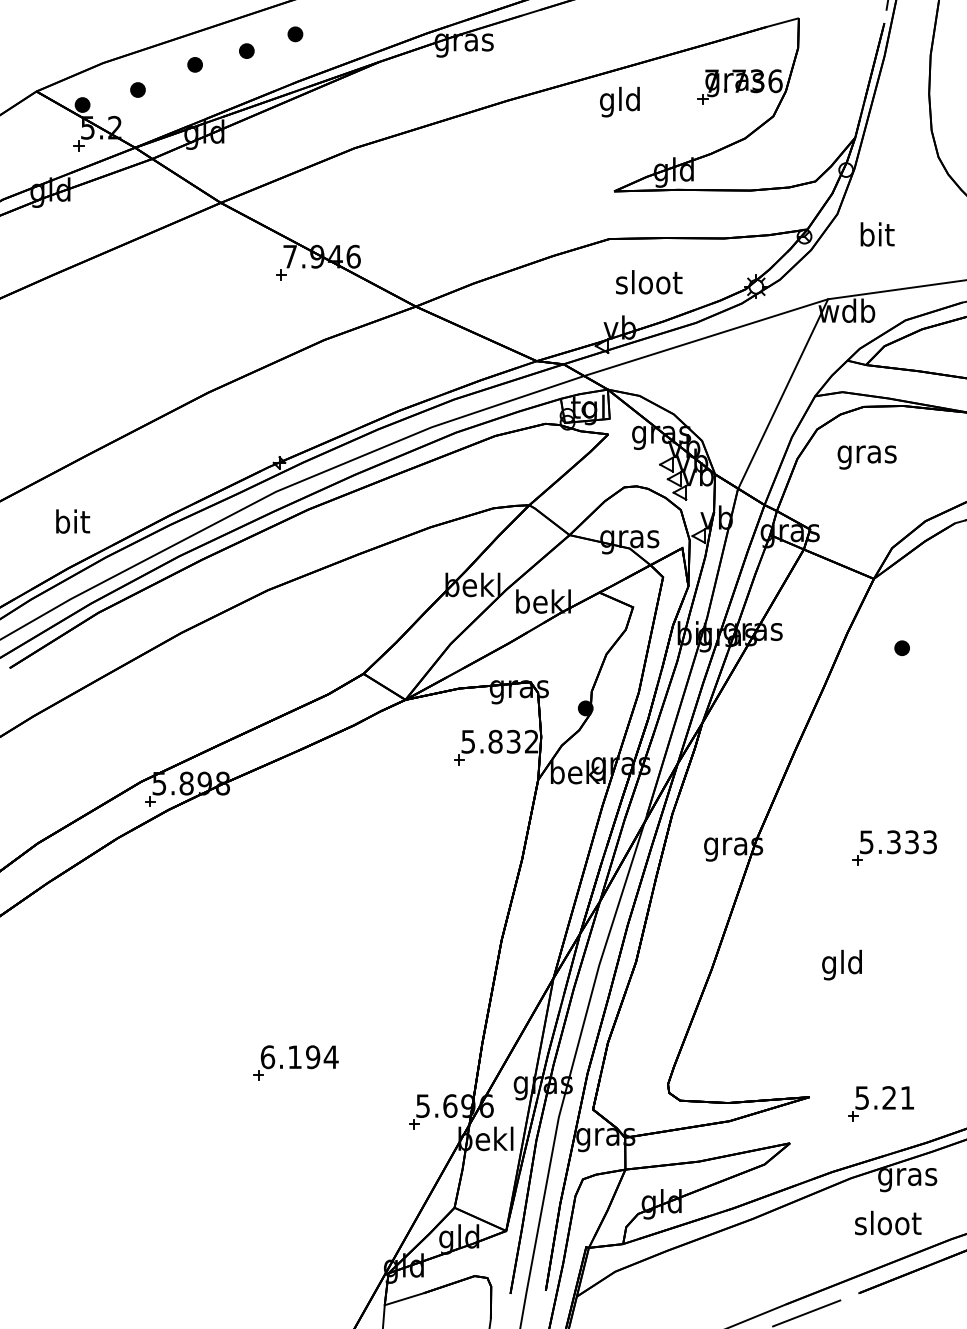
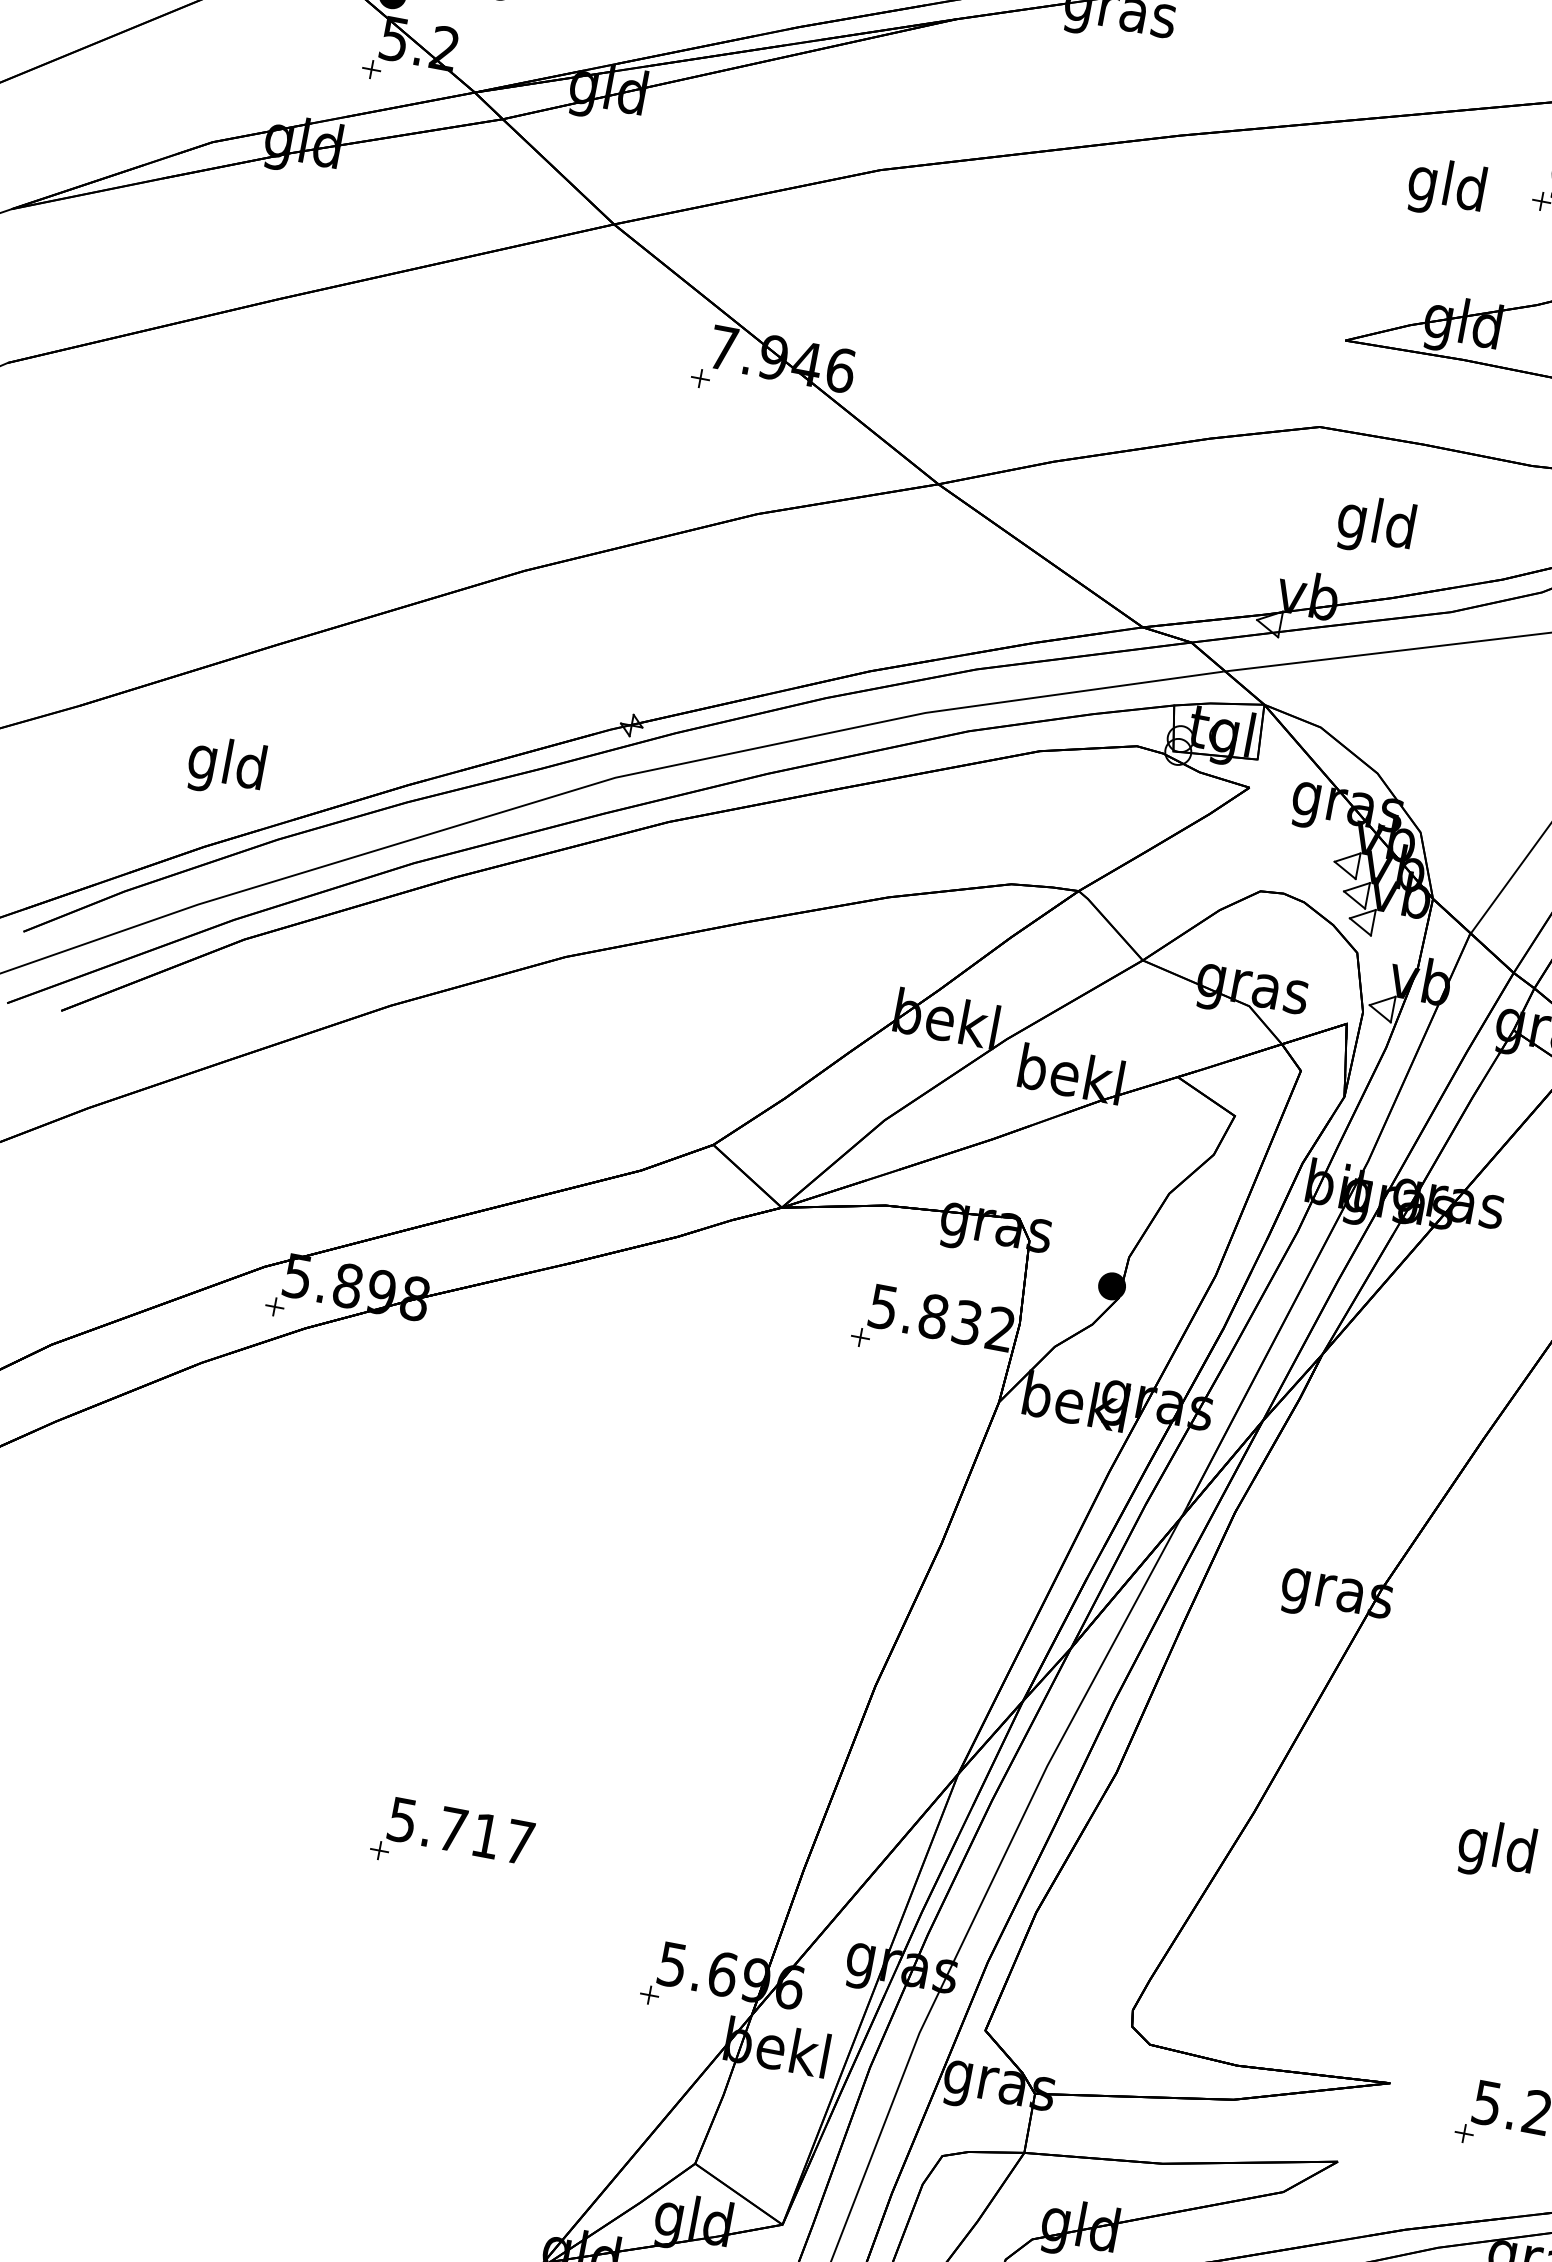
text: (619, 101) -> (1445, 187), moved
text: (649, 285) -> (1377, 526), sloot -> gld
text: (71, 524) -> (225, 766), bit -> gld
text: (299, 1057) -> (460, 1831), 6.194 -> 5.717

